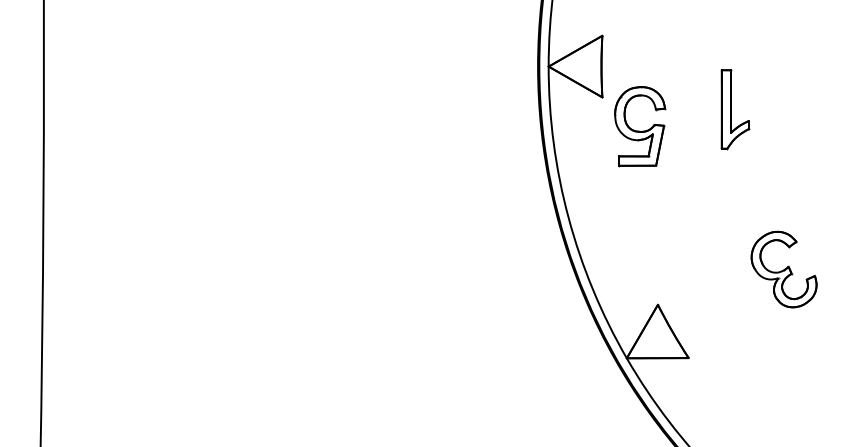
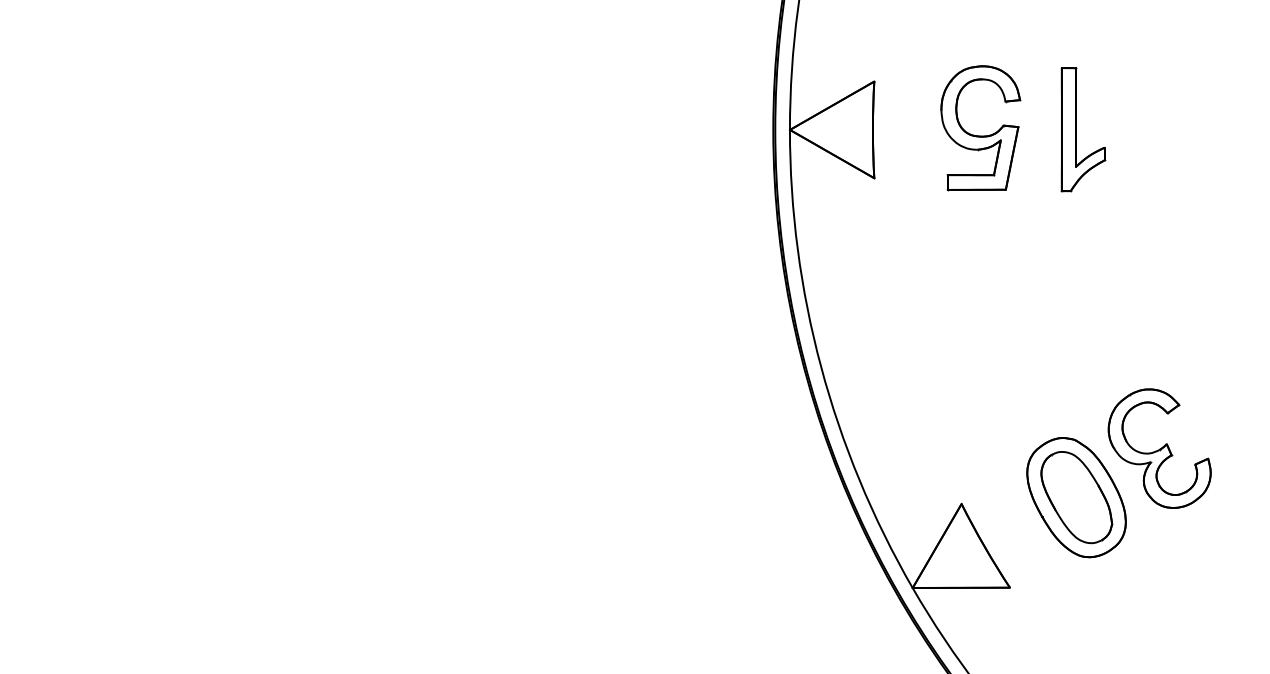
part: (735, 109) -> (1083, 129), moved
part: (640, 126) -> (981, 128), moved
part: (730, 300) -> (1075, 497), added

